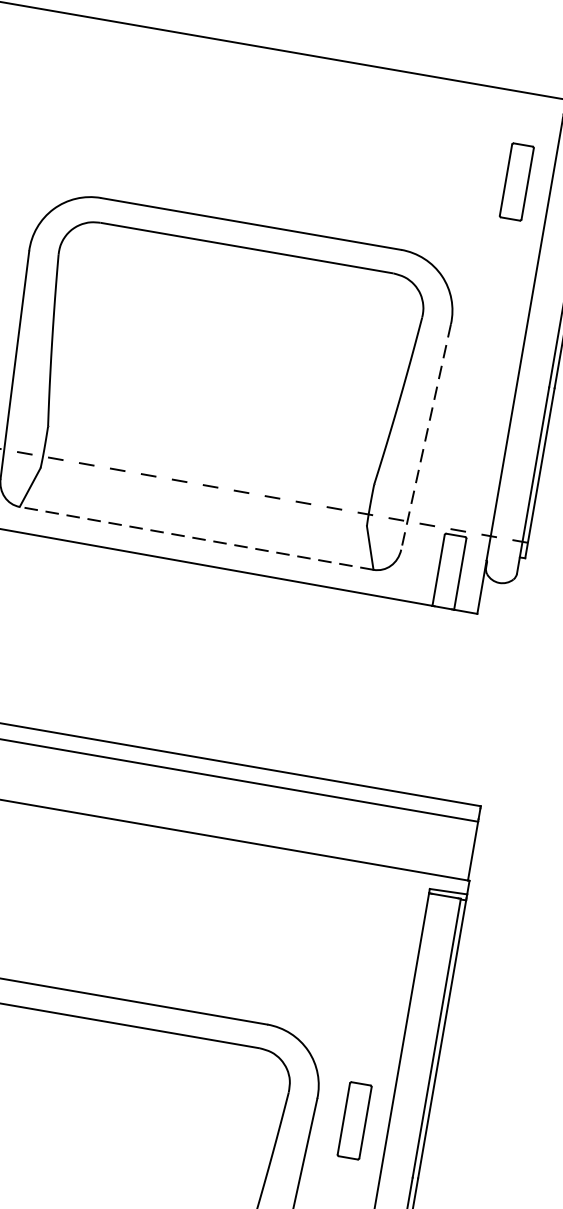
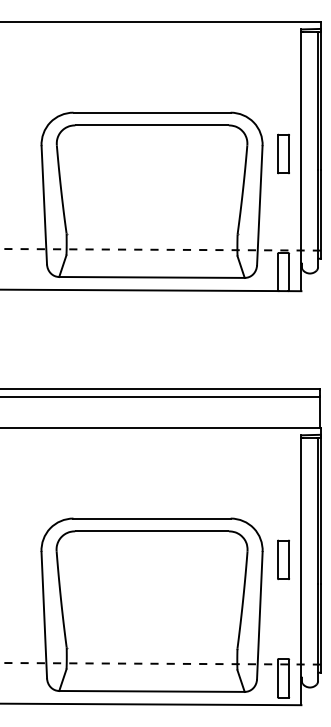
part: (516, 180) -> (283, 153), moved
line: (425, 436) -> (259, 205), dashed -> solid
line: (195, 538) -> (151, 277), dashed -> solid

